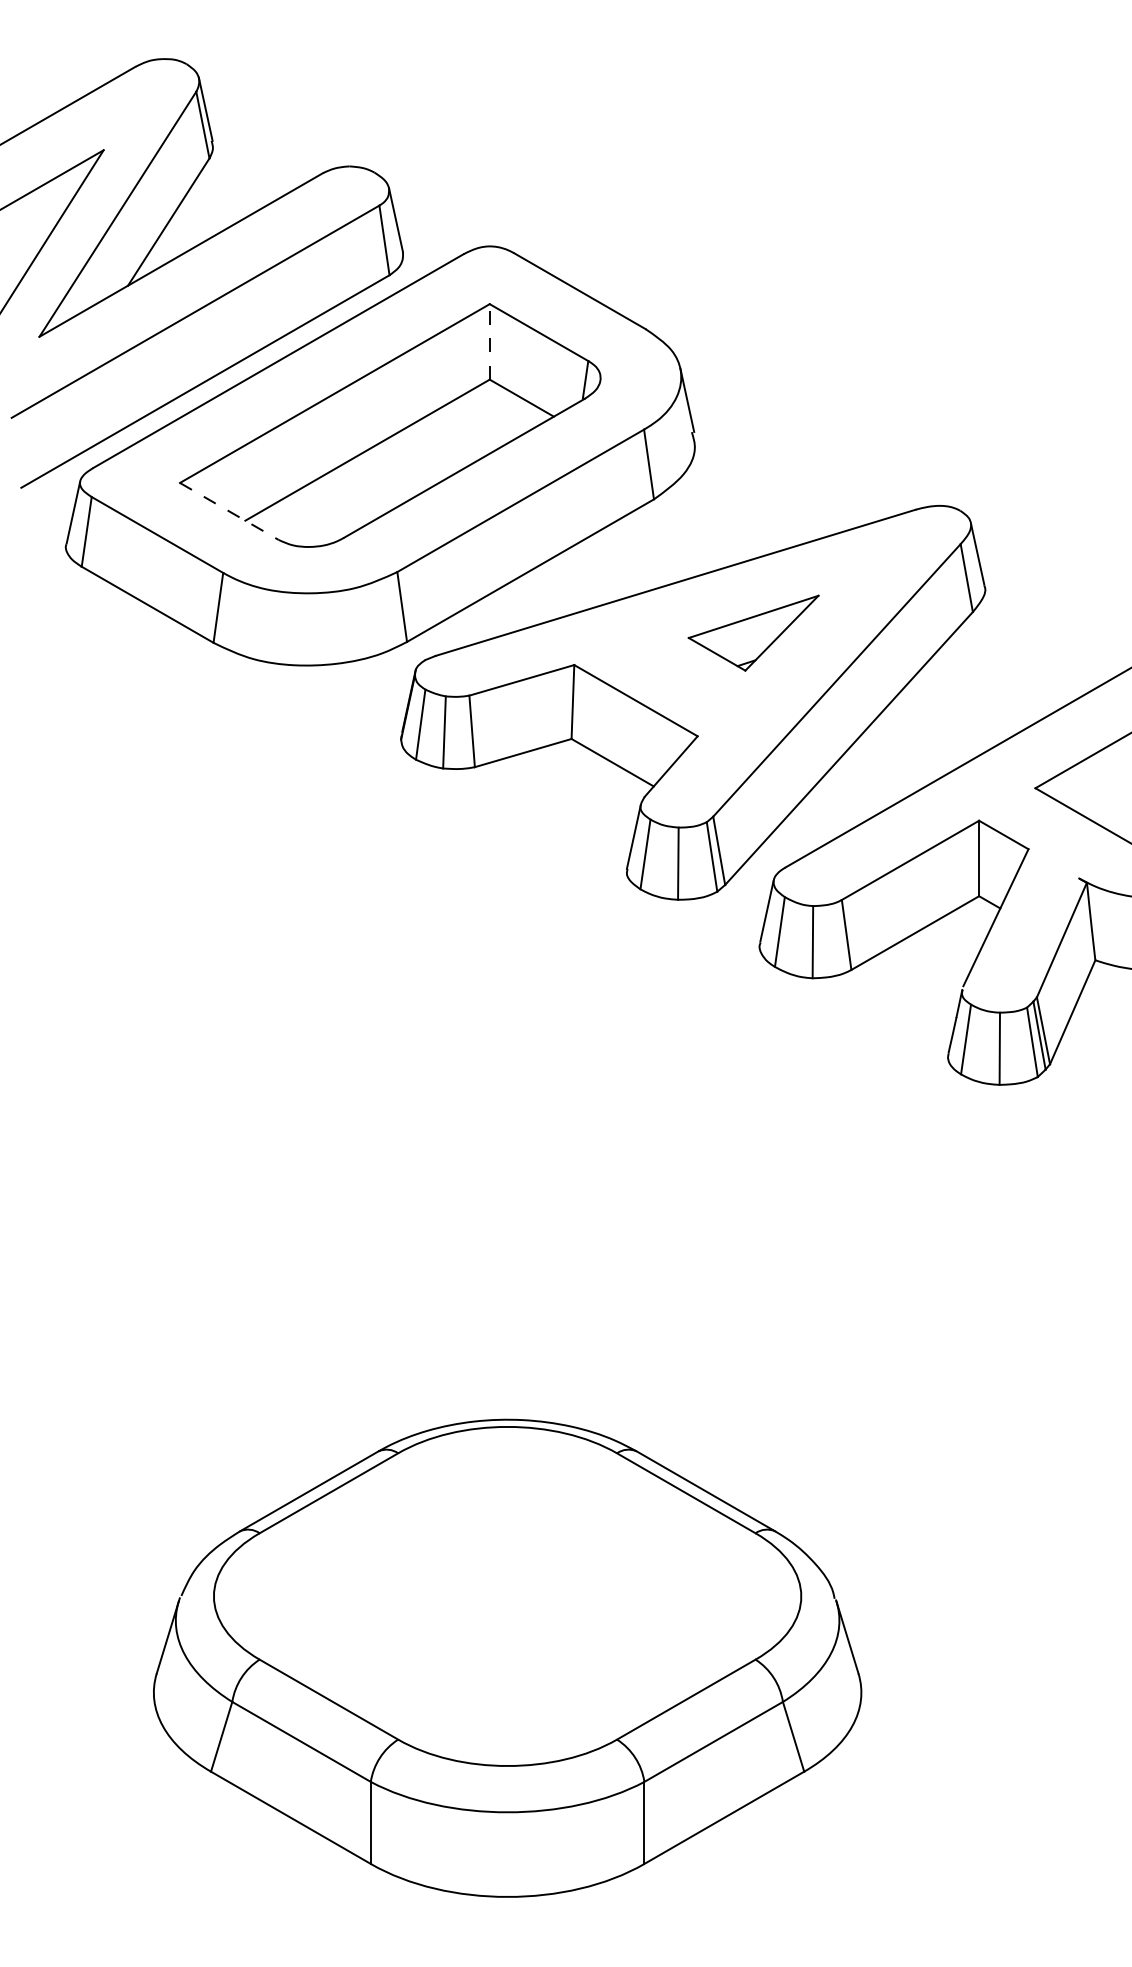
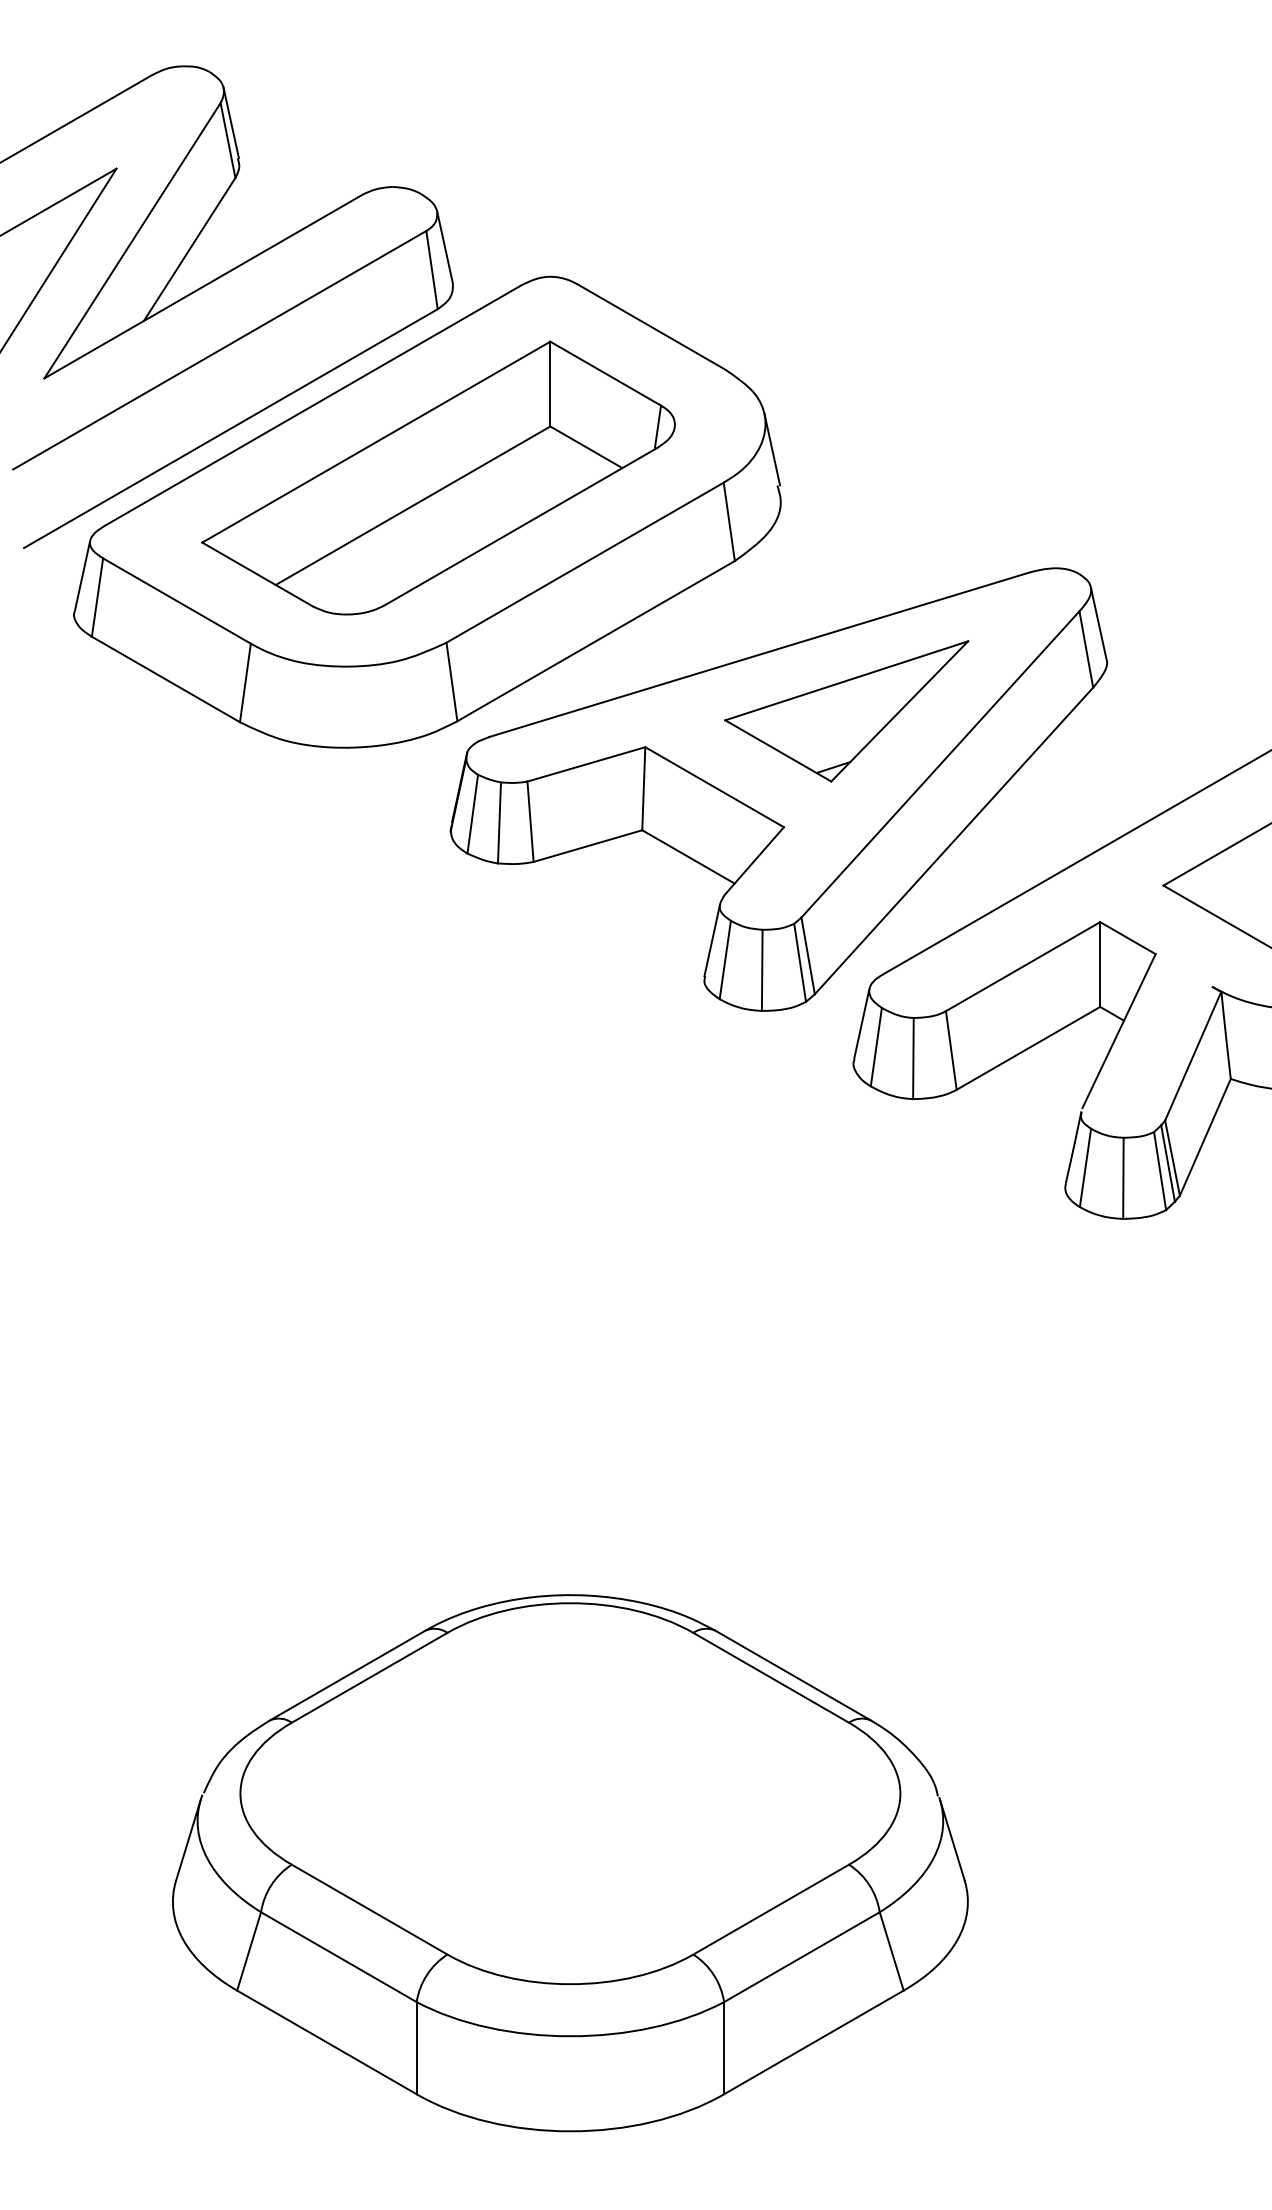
line: (489, 341) -> (550, 383), dashed -> solid
line: (229, 511) -> (257, 574), dashed -> solid
part: (753, 633) -> (846, 711), size x1.67

